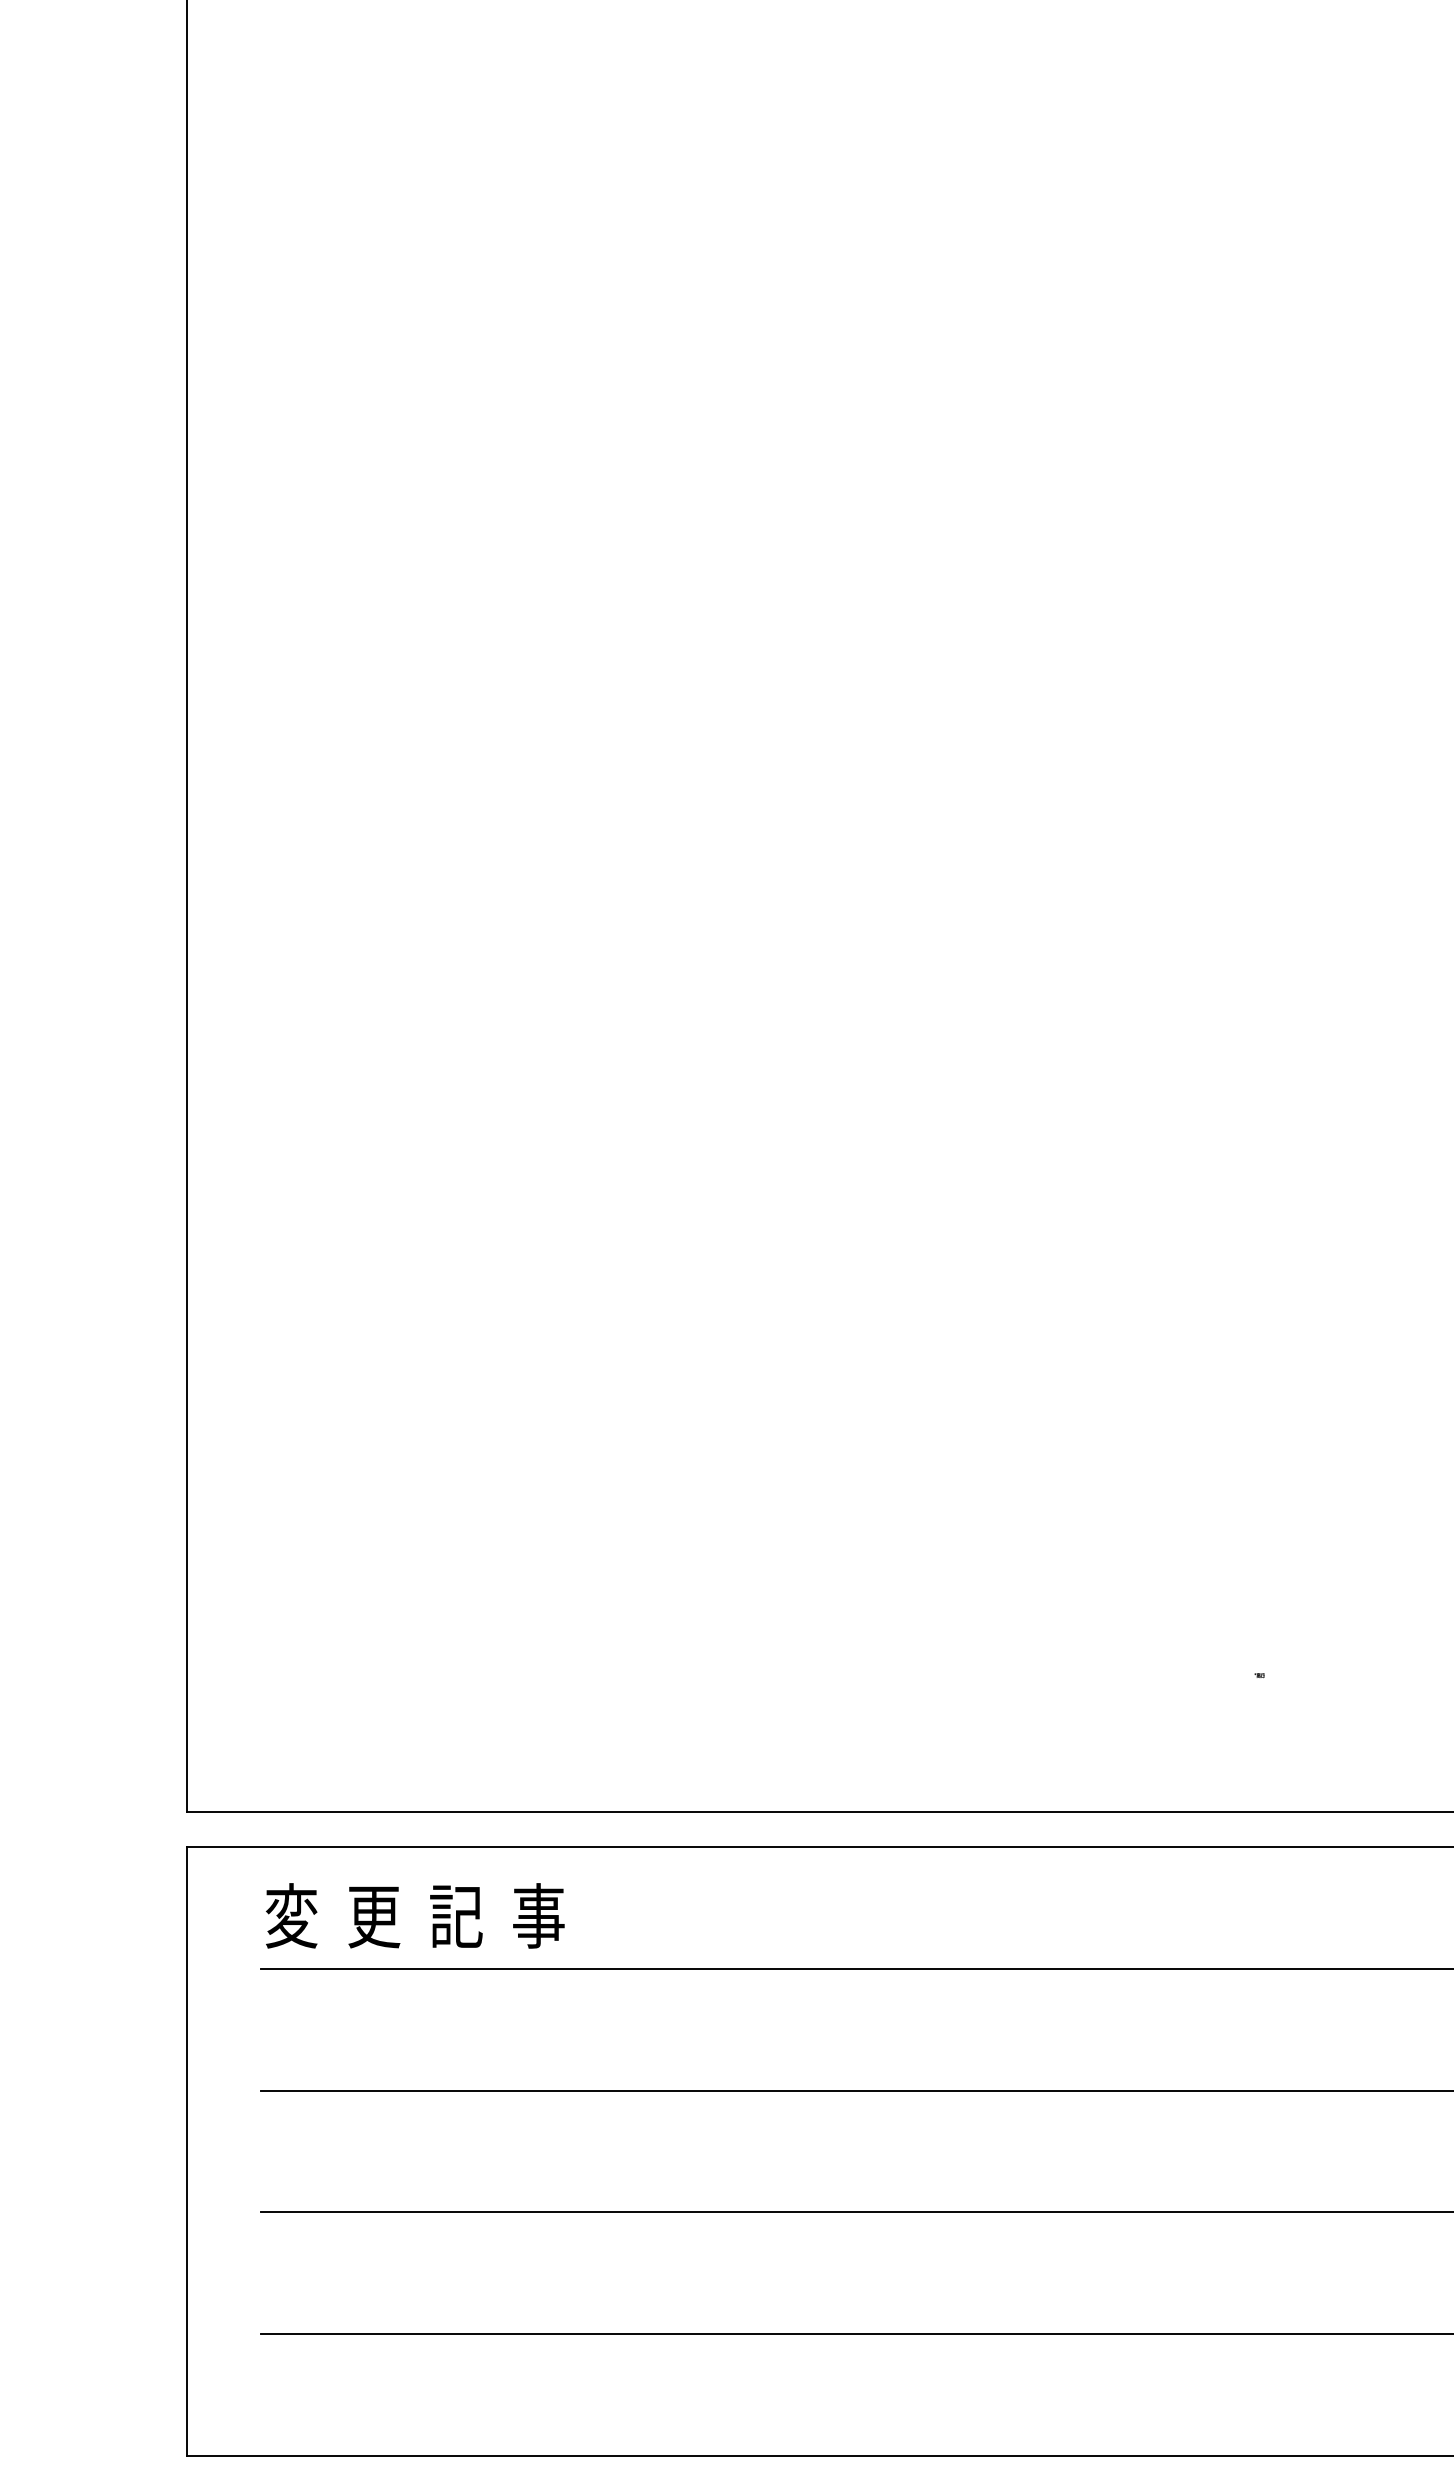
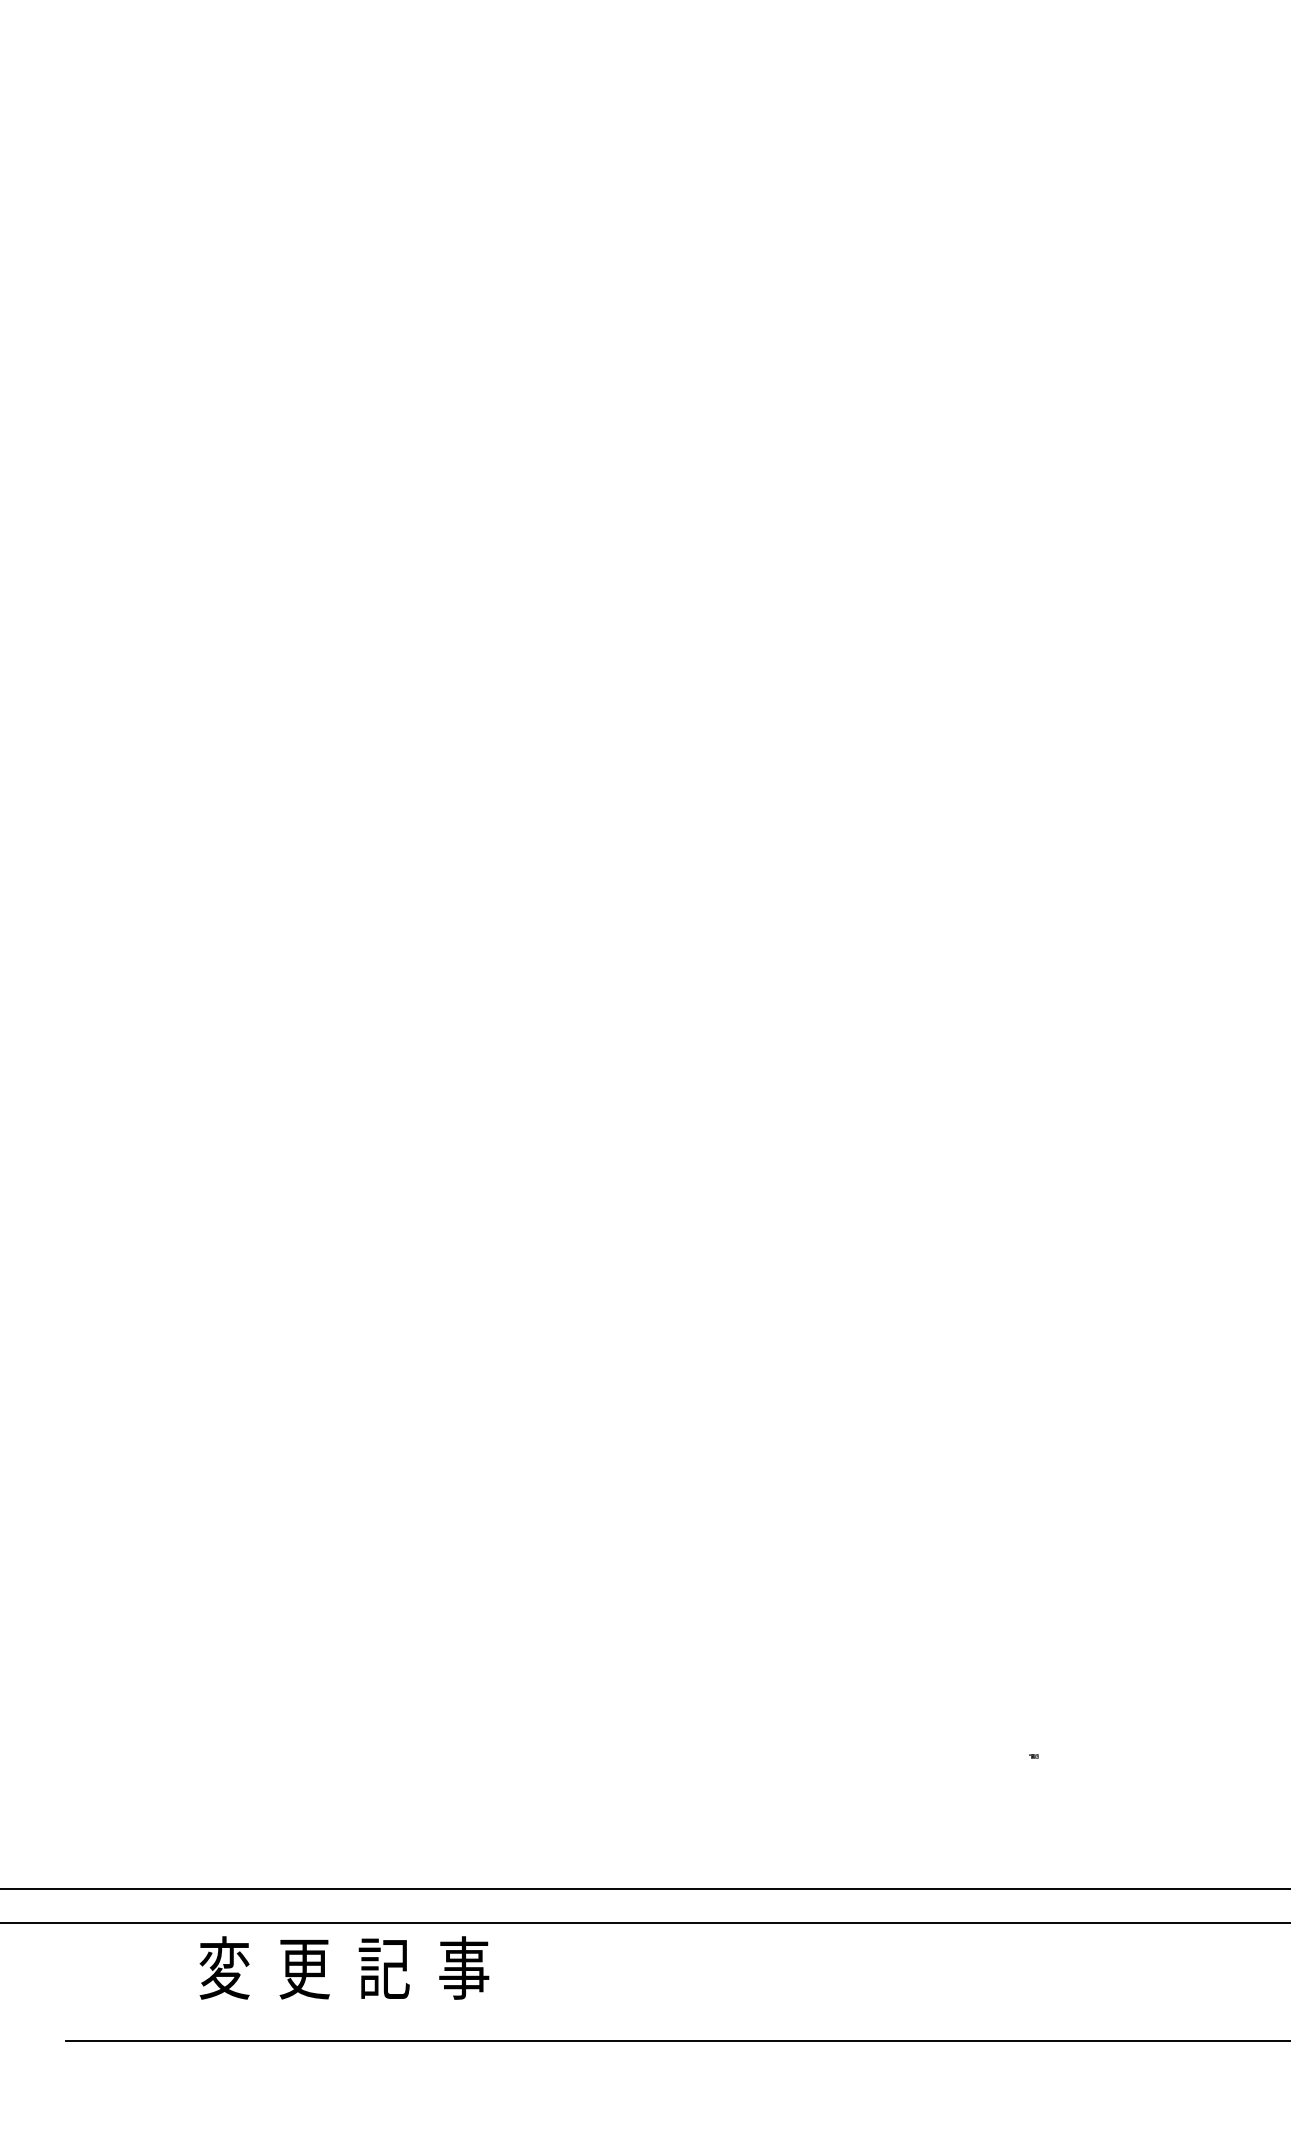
text: (415, 1915) -> (344, 1967), moved

